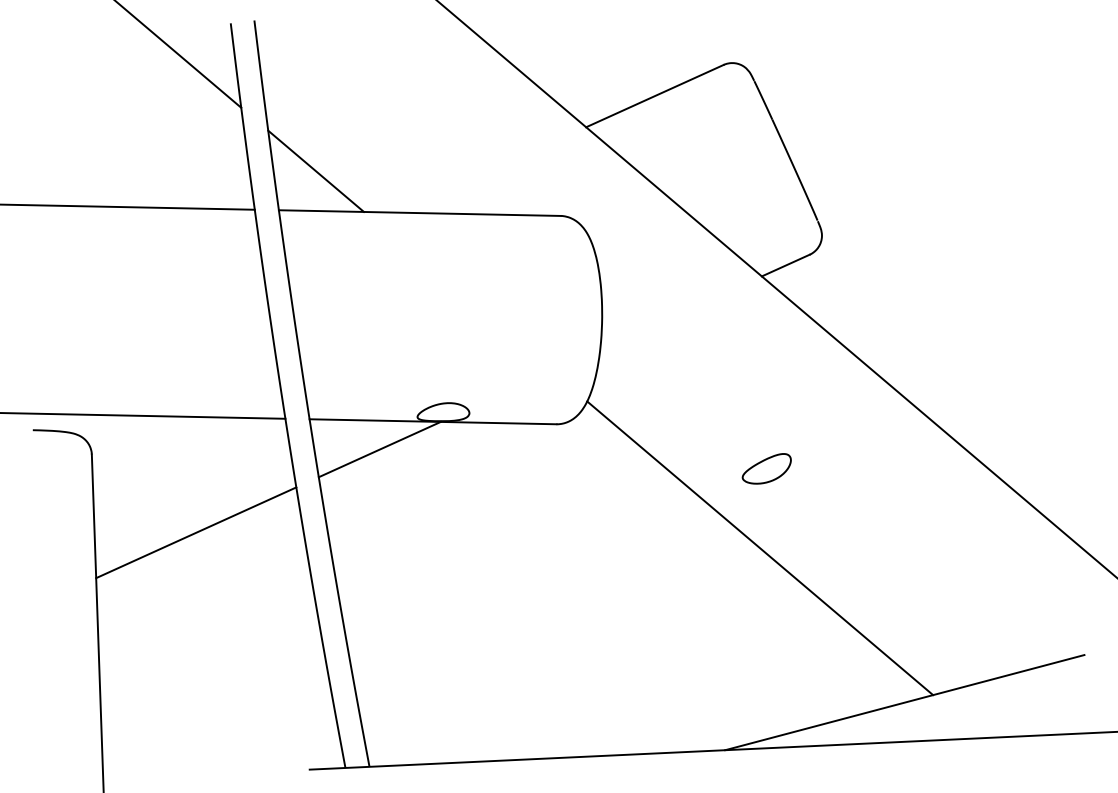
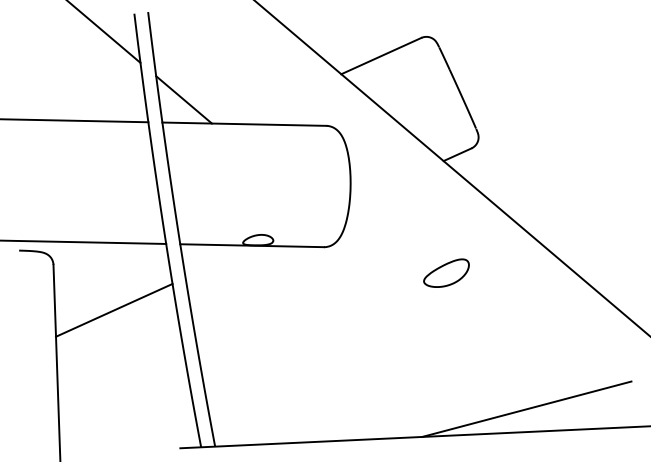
line: (378, 448) -> (220, 261), removed
part: (766, 467) -> (446, 272), size x1.6
line: (759, 546) -> (442, 318), removed

